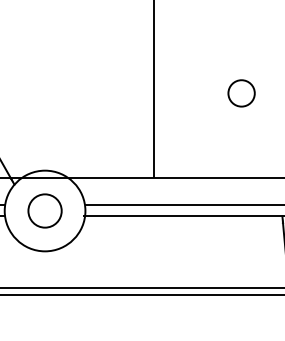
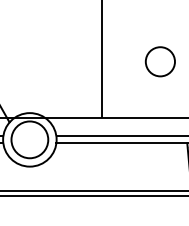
circle: (240, 92) -> (159, 61), size x1.67
circle: (44, 210) -> (29, 139), size x1.67

